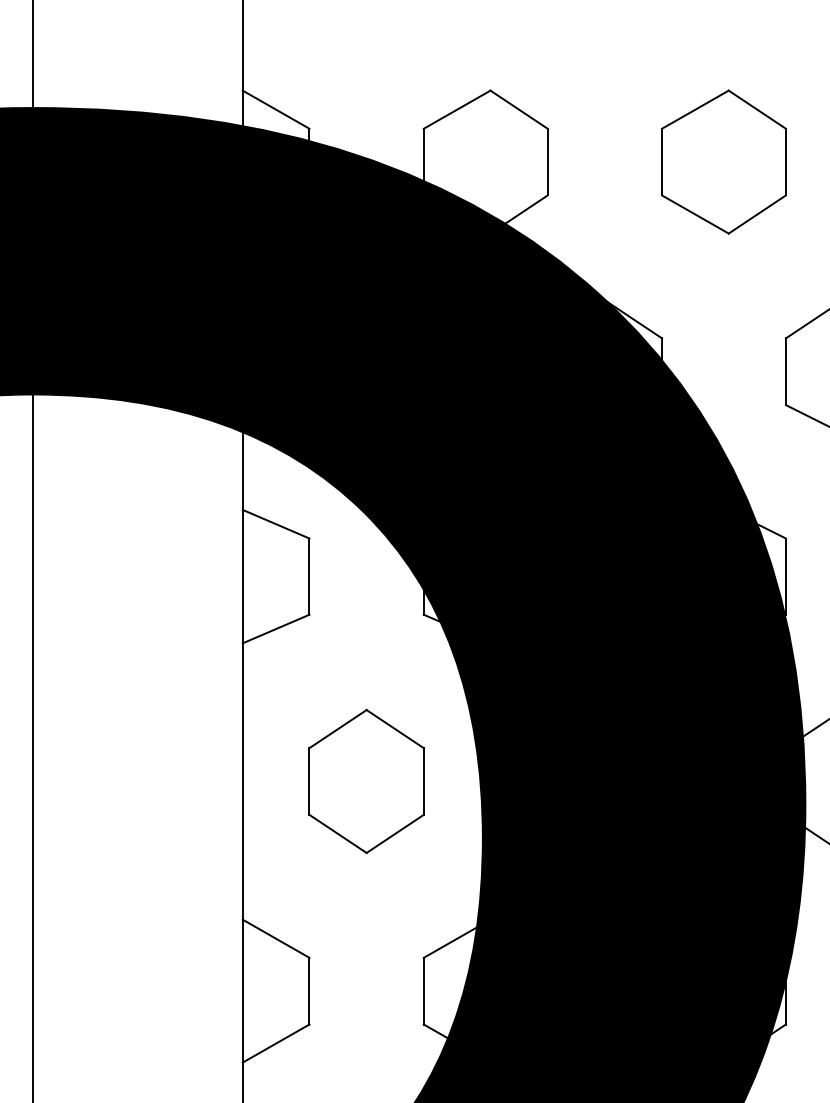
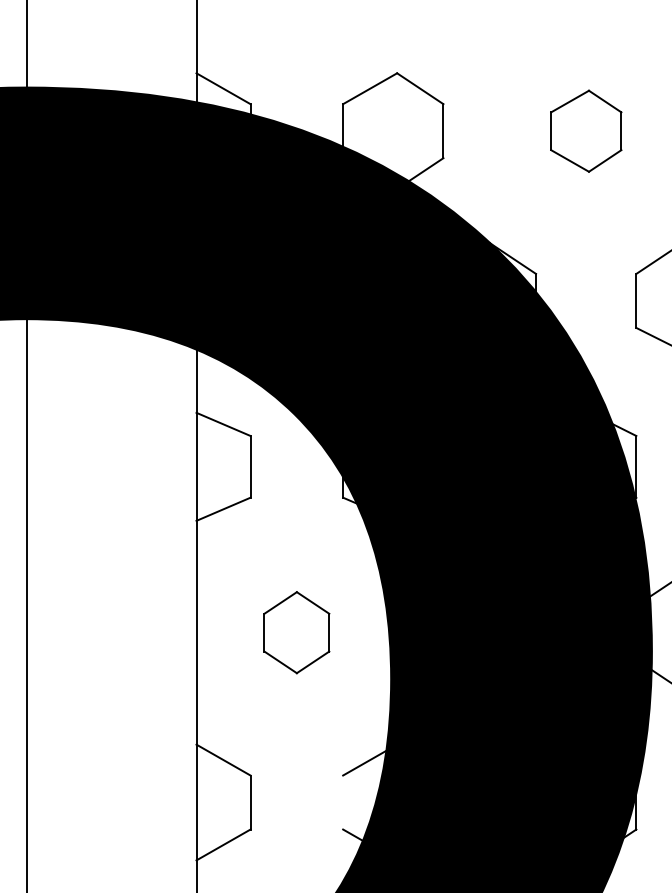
part: (724, 162) -> (586, 131), size x0.7
part: (366, 781) -> (296, 632), size x0.7
line: (424, 991) -> (343, 802), removed

